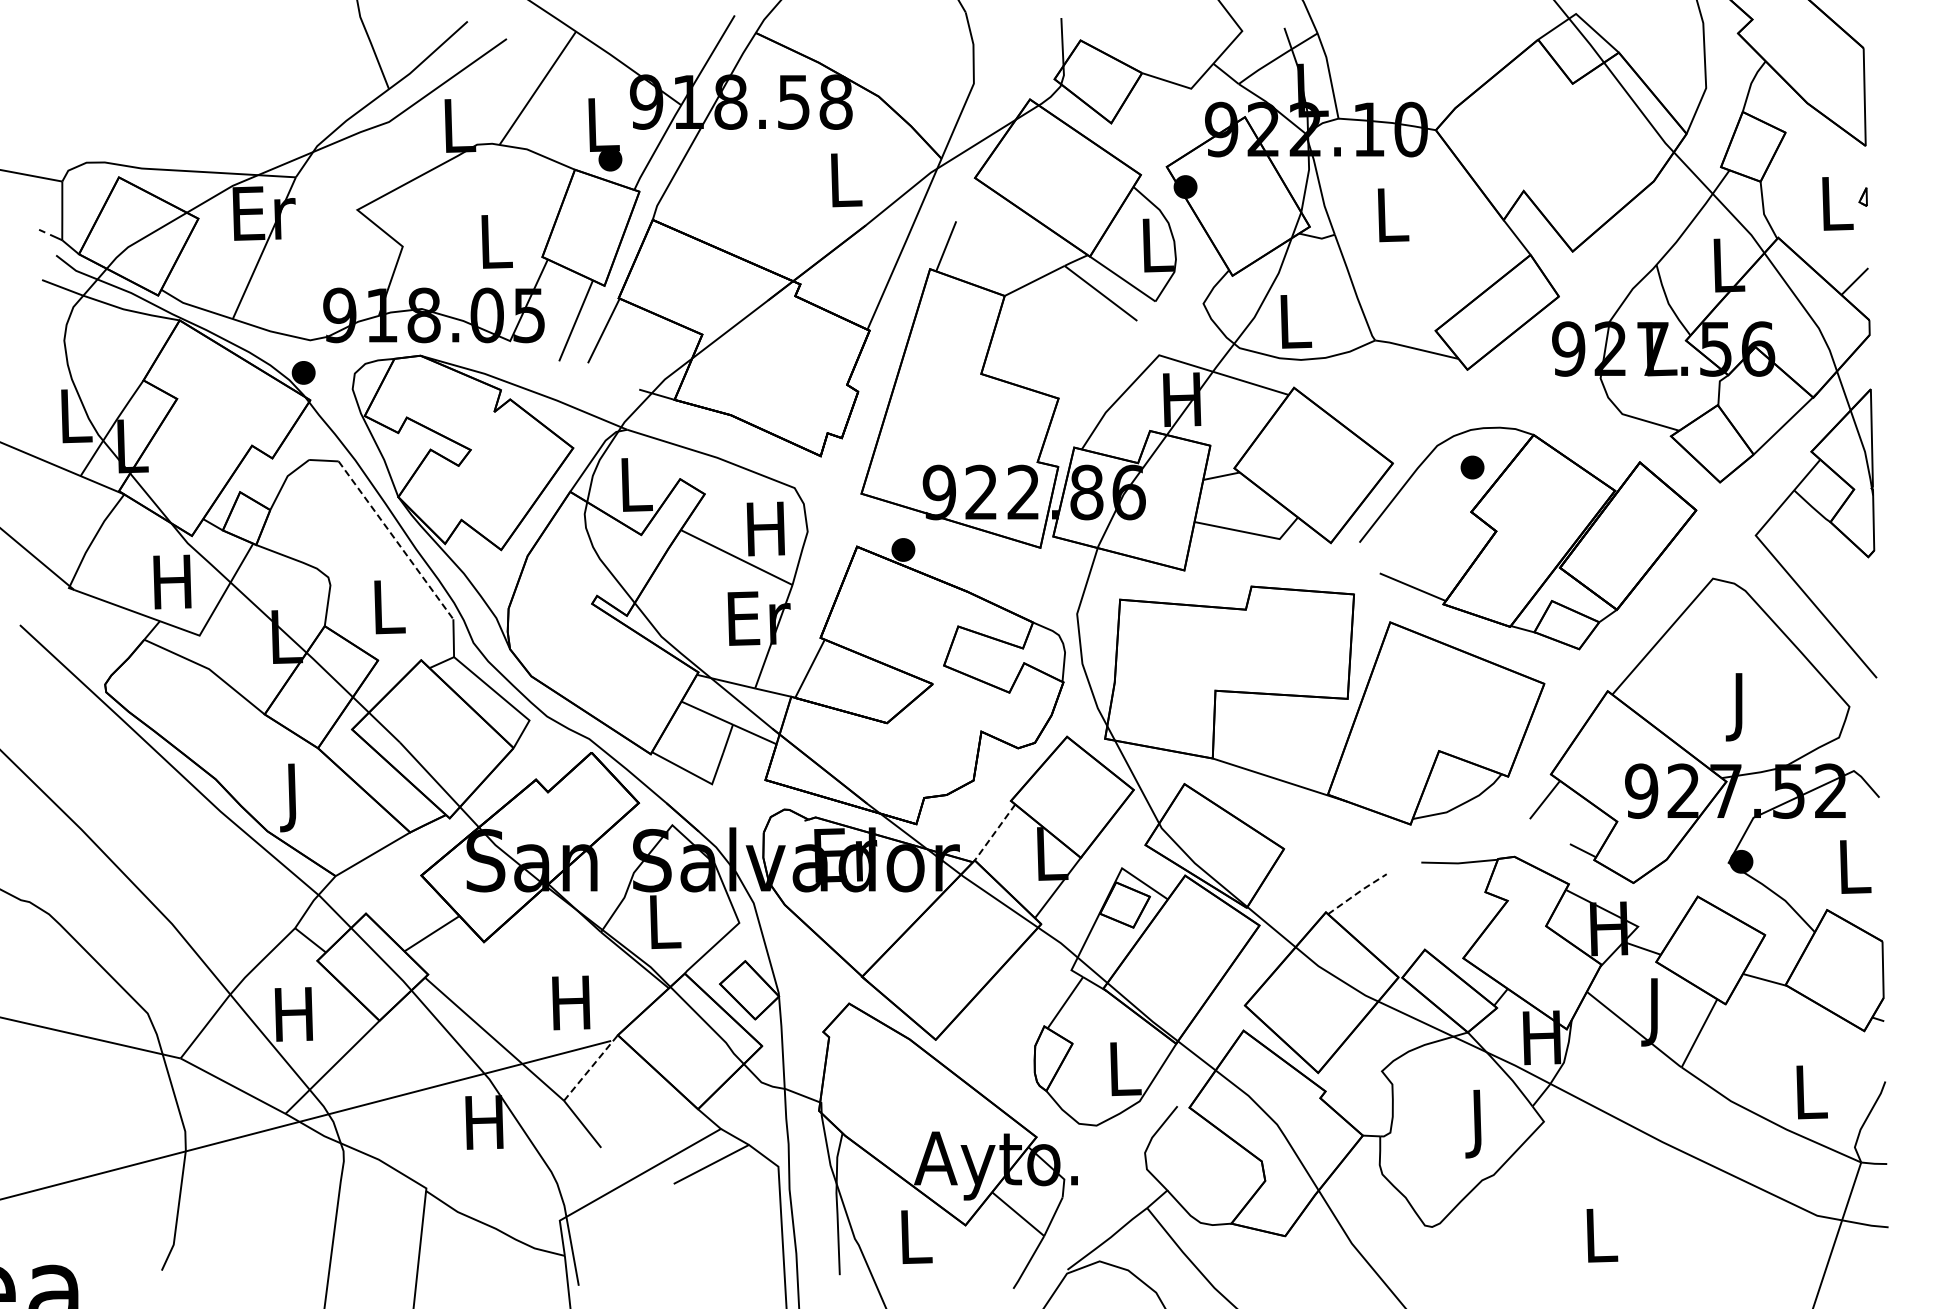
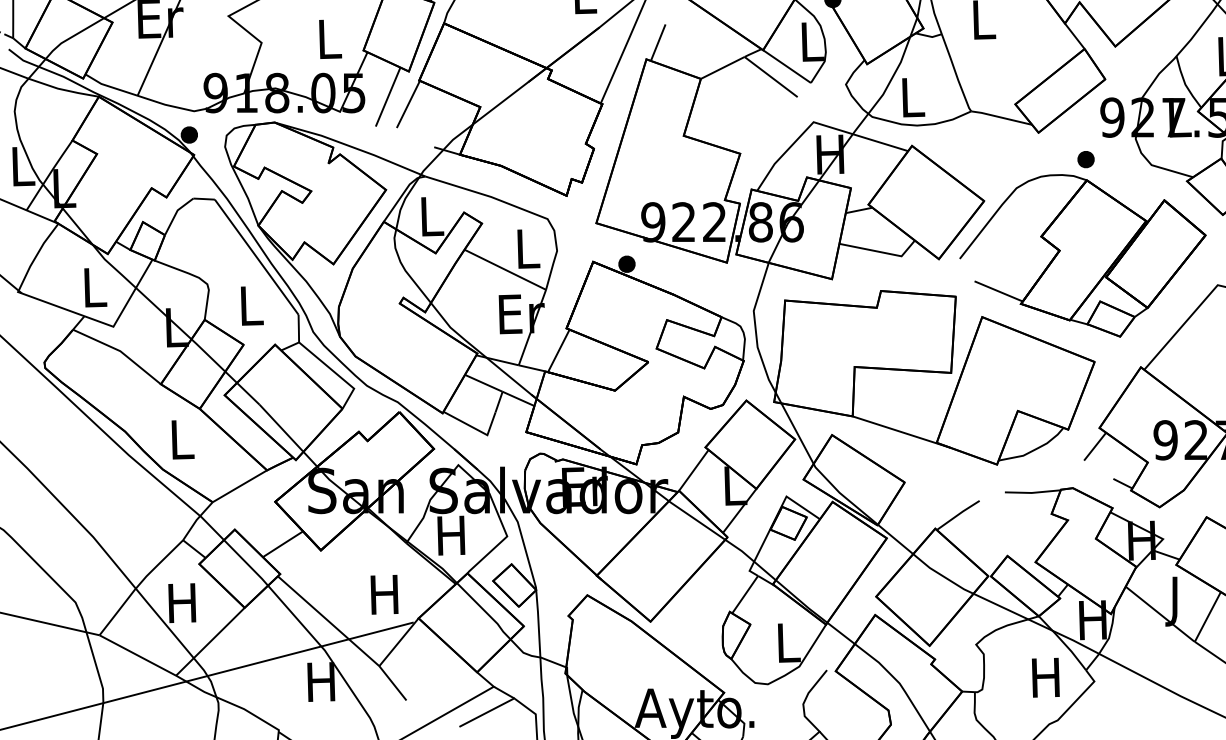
part: (1472, 467) -> (1086, 159), moved
text: (765, 528) -> (526, 248), H -> L
line: (396, 540) -> (257, 257), dashed -> solid
text: (172, 581) -> (93, 287), H -> L
text: (294, 797) -> (182, 444), J -> L
line: (995, 832) -> (694, 470), dashed -> solid
line: (1357, 893) -> (958, 514), dashed -> solid
text: (662, 921) -> (451, 535), L -> H
line: (590, 1068) -> (398, 642), dashed -> solid
text: (1477, 1123) -> (1045, 682), J -> H

